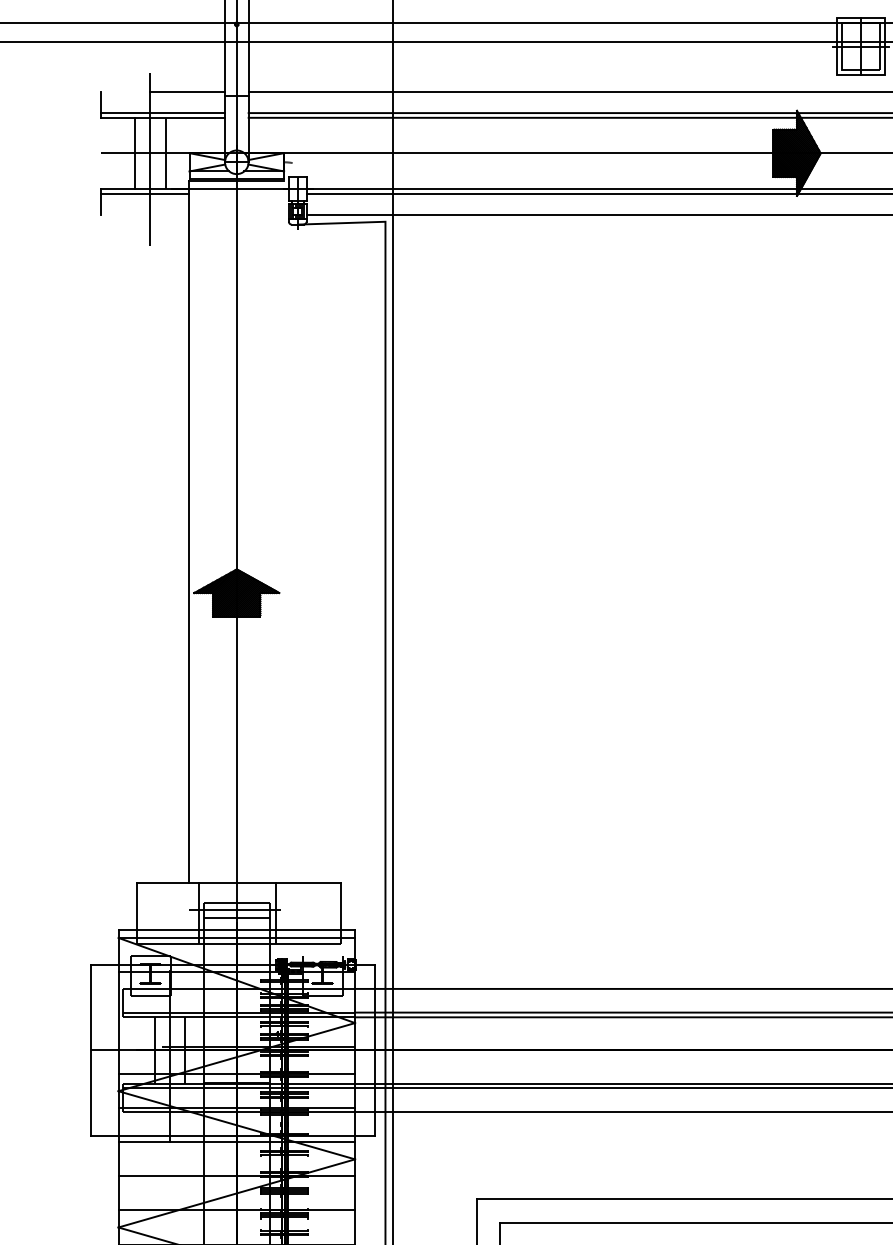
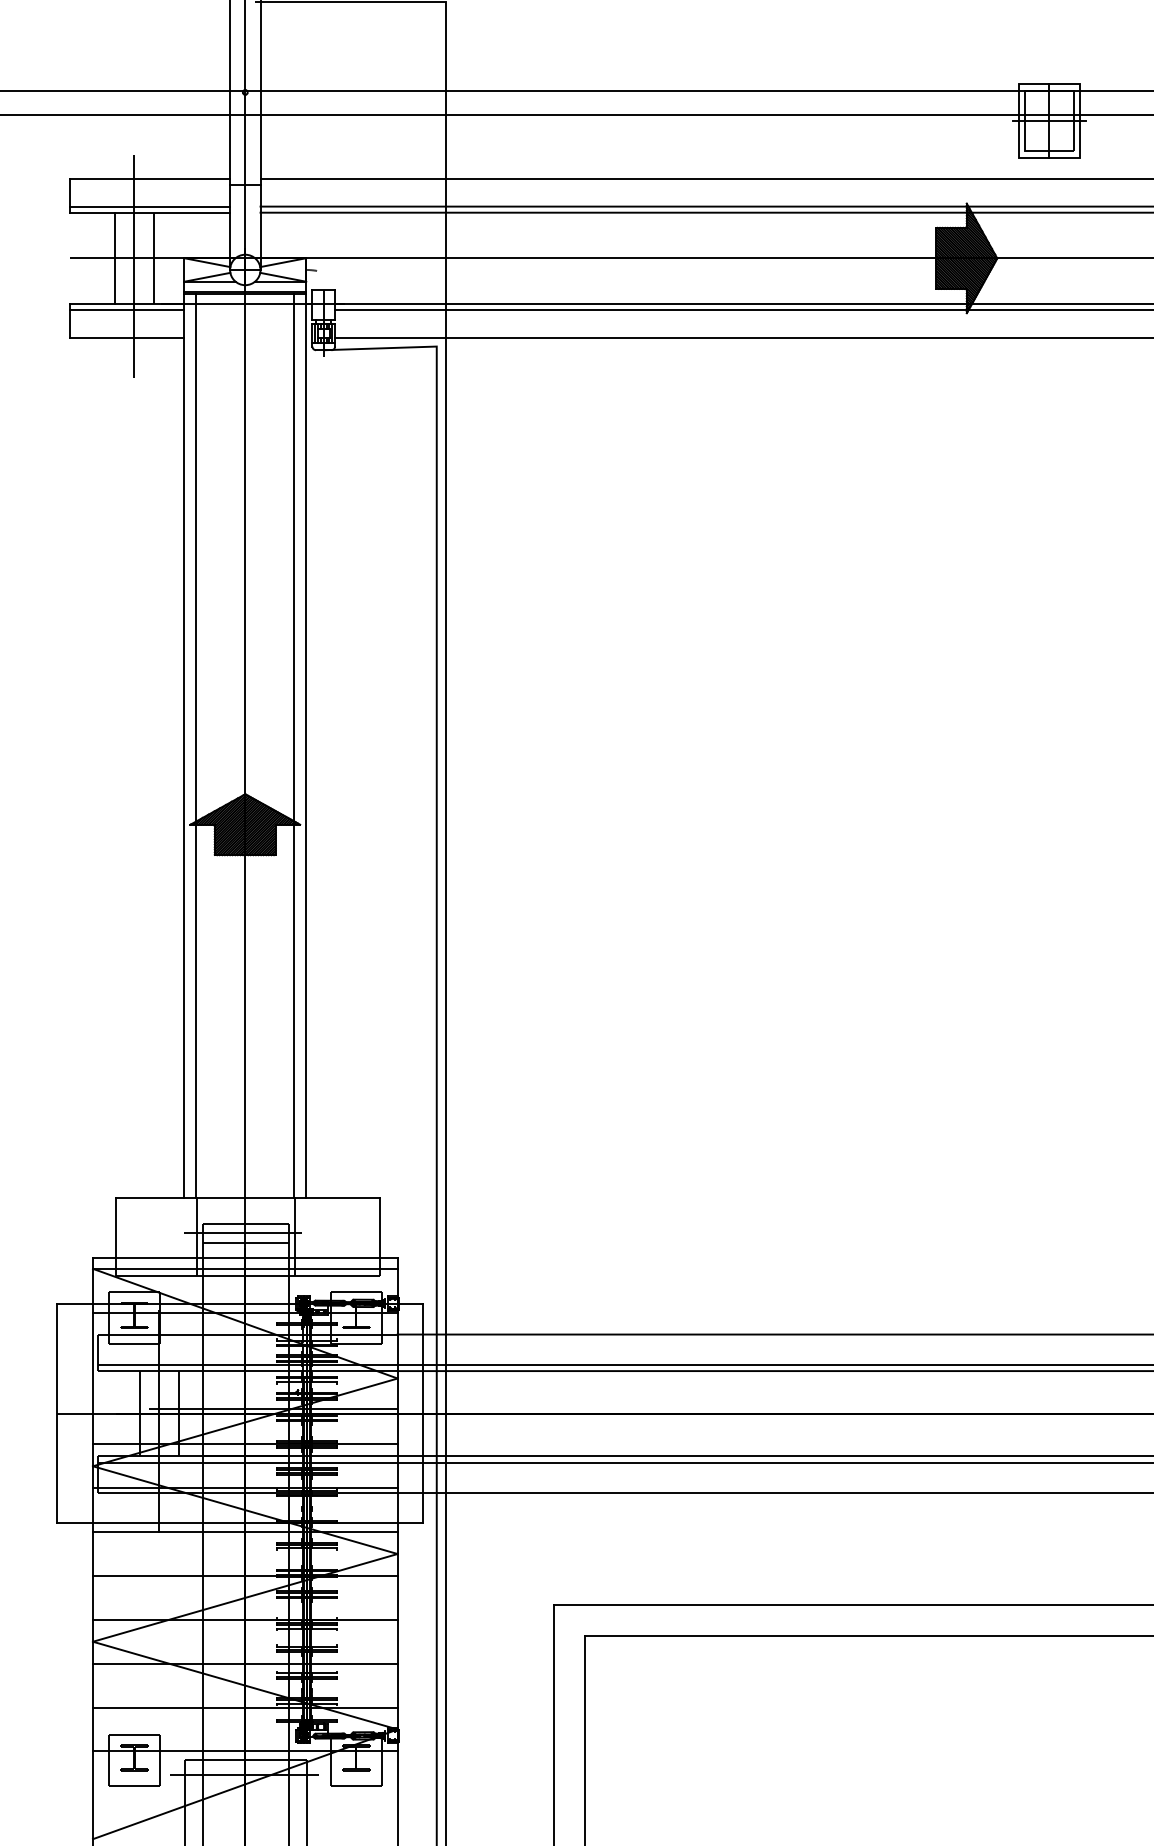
line: (125, 92) -> (102, 179), added
line: (145, 214) -> (127, 337), added
line: (198, 532) -> (196, 746), added
line: (274, 532) -> (293, 746), added
line: (284, 532) -> (306, 746), added
line: (322, 956) -> (355, 1292), added

